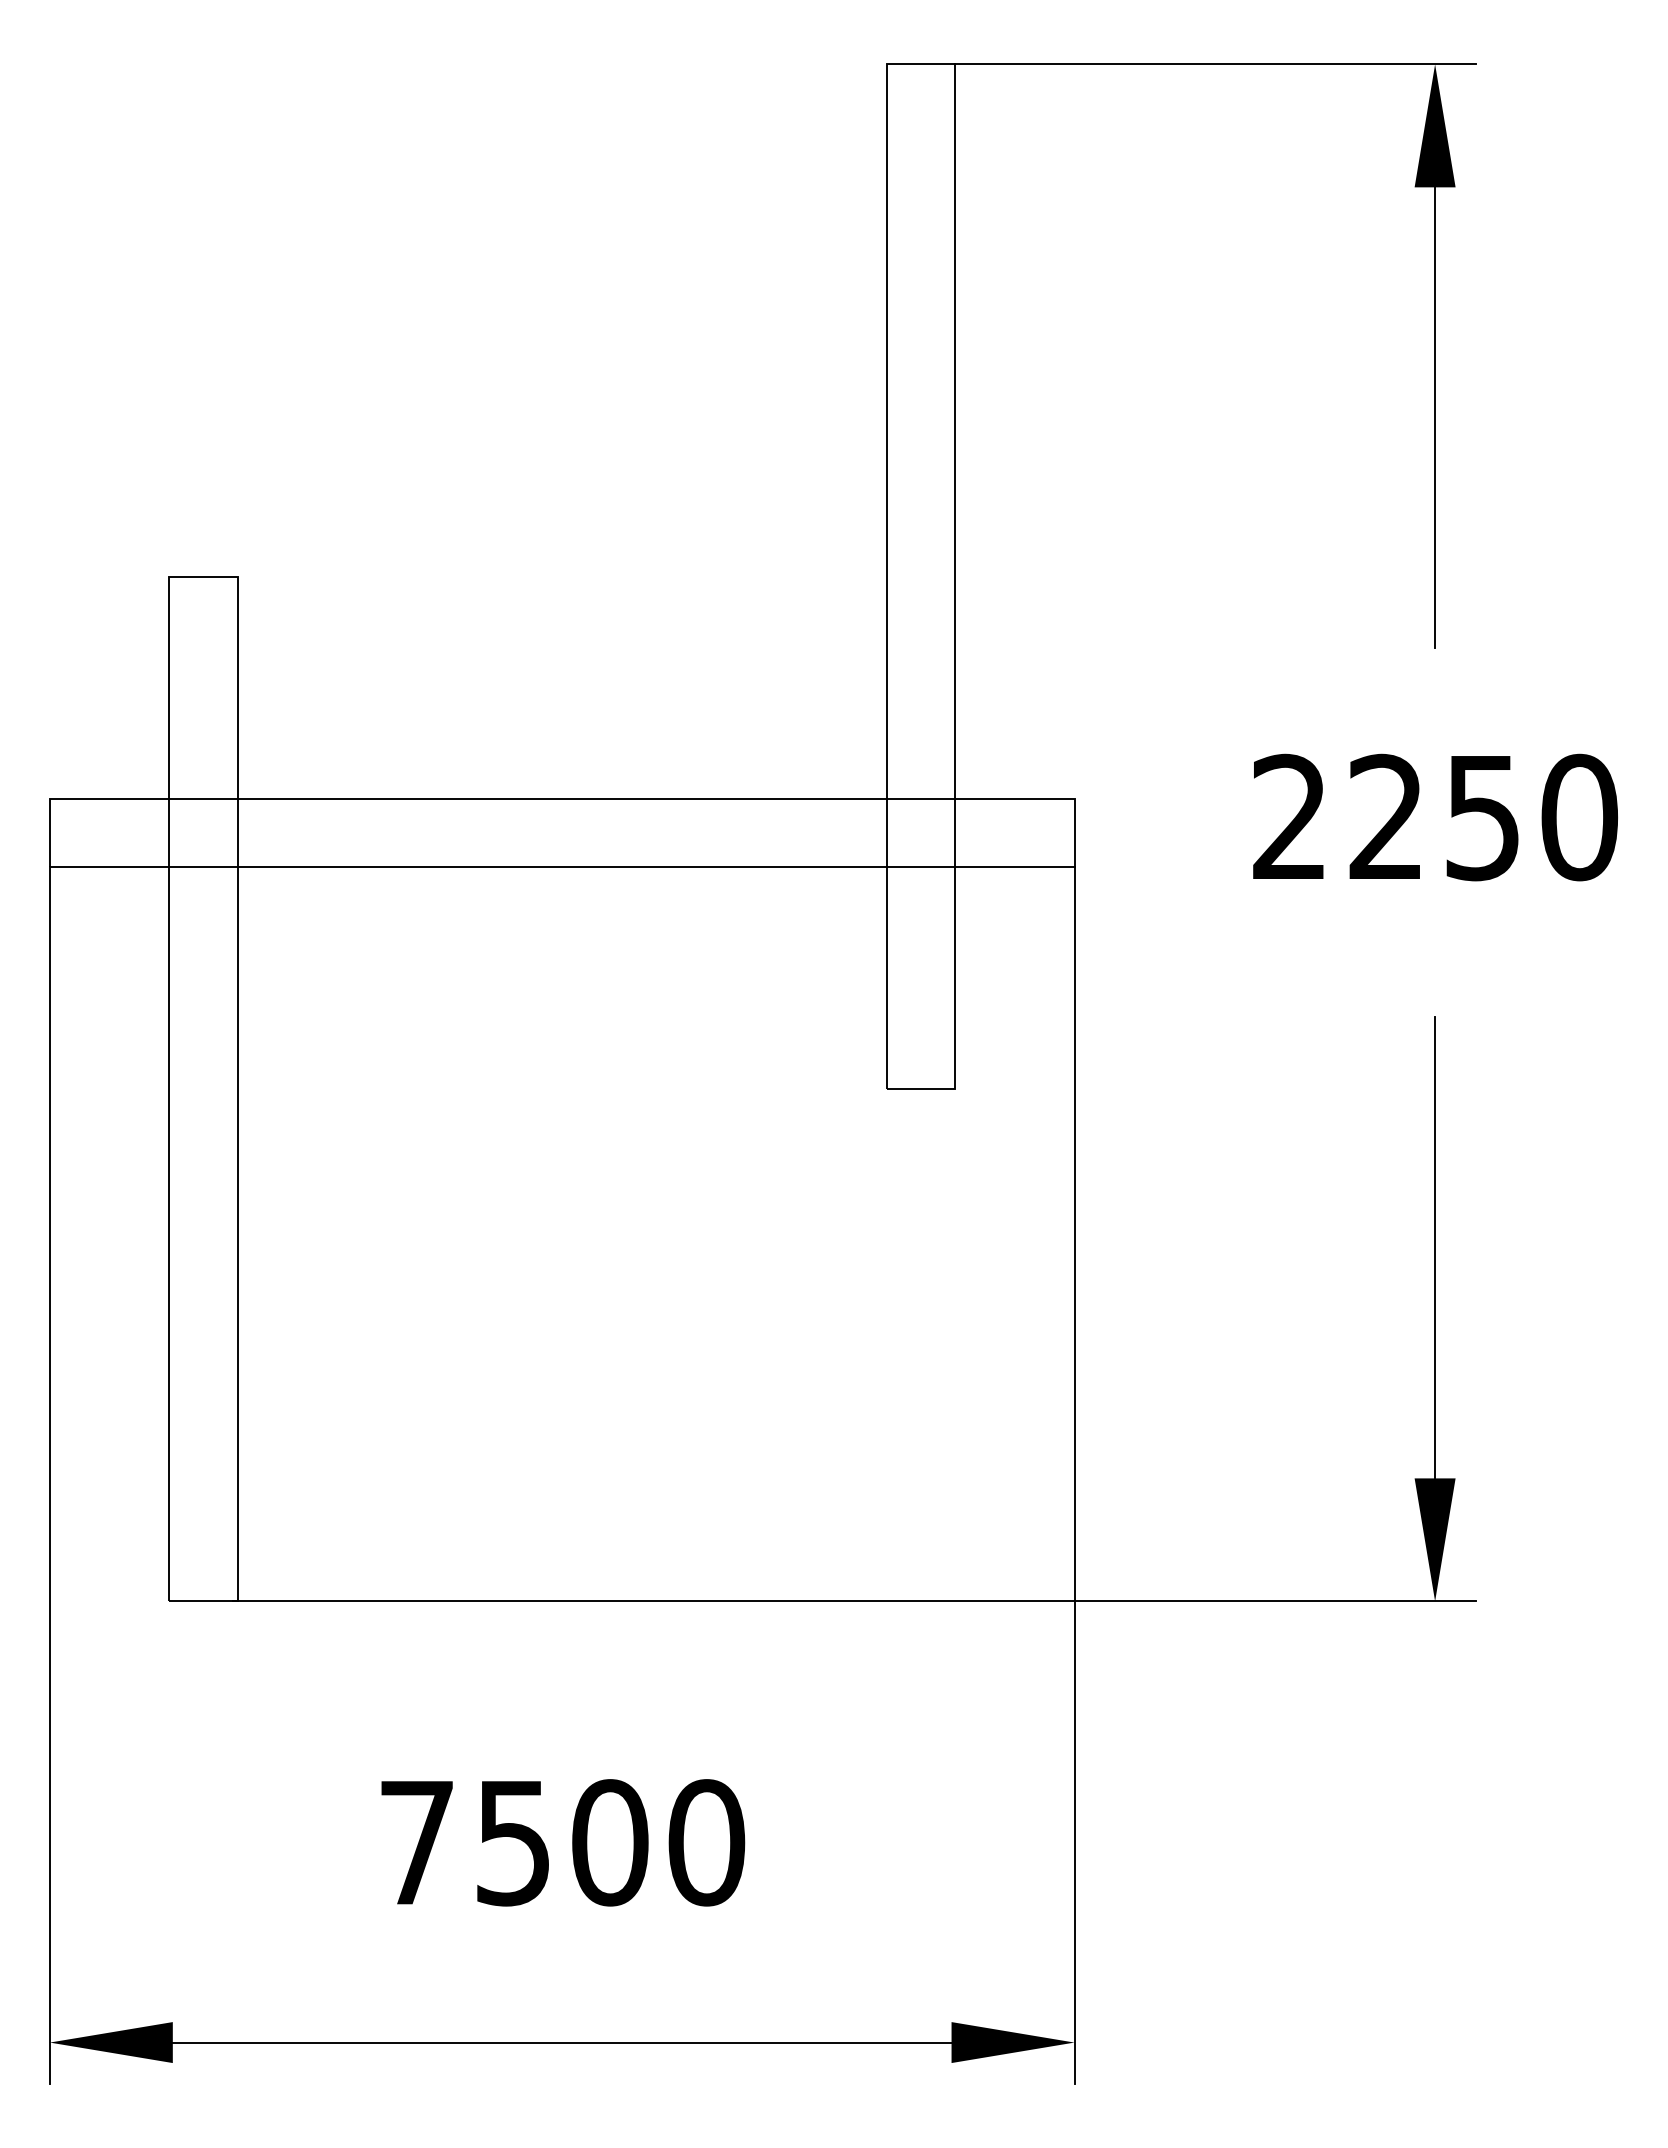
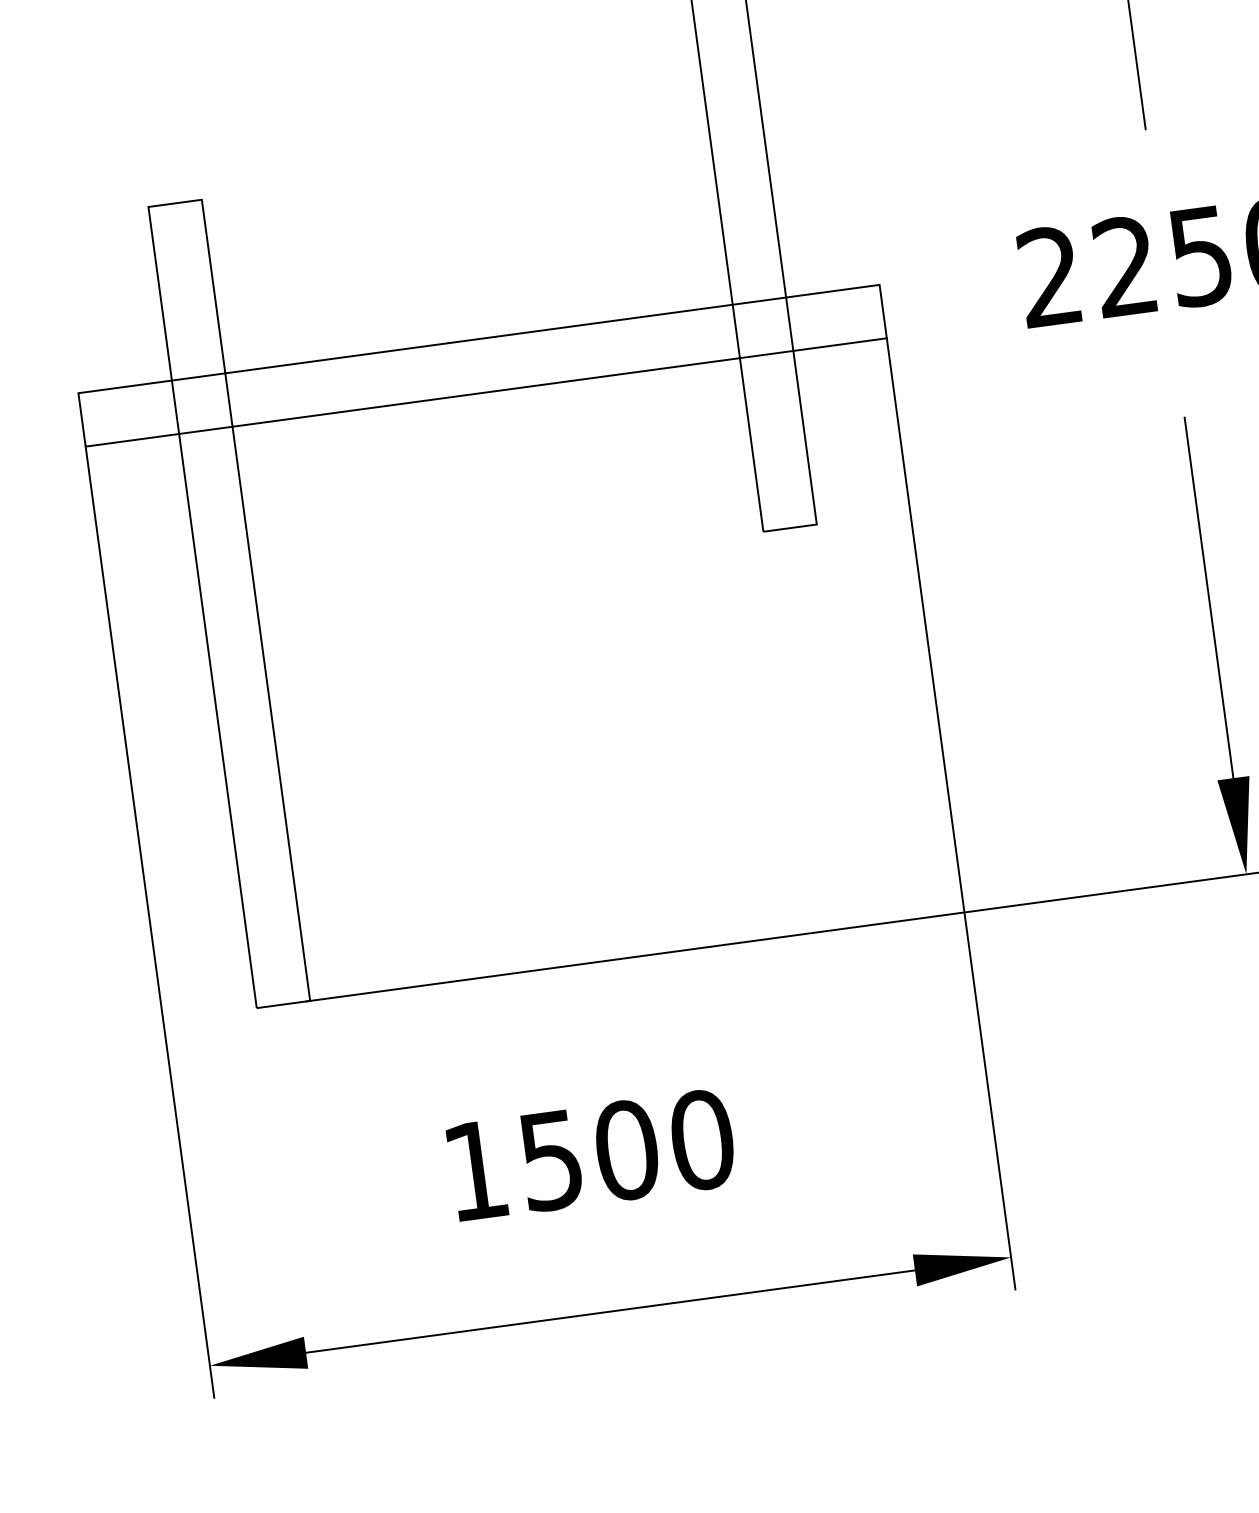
text: (416, 1842) -> (475, 1170), 7500 -> 1500

